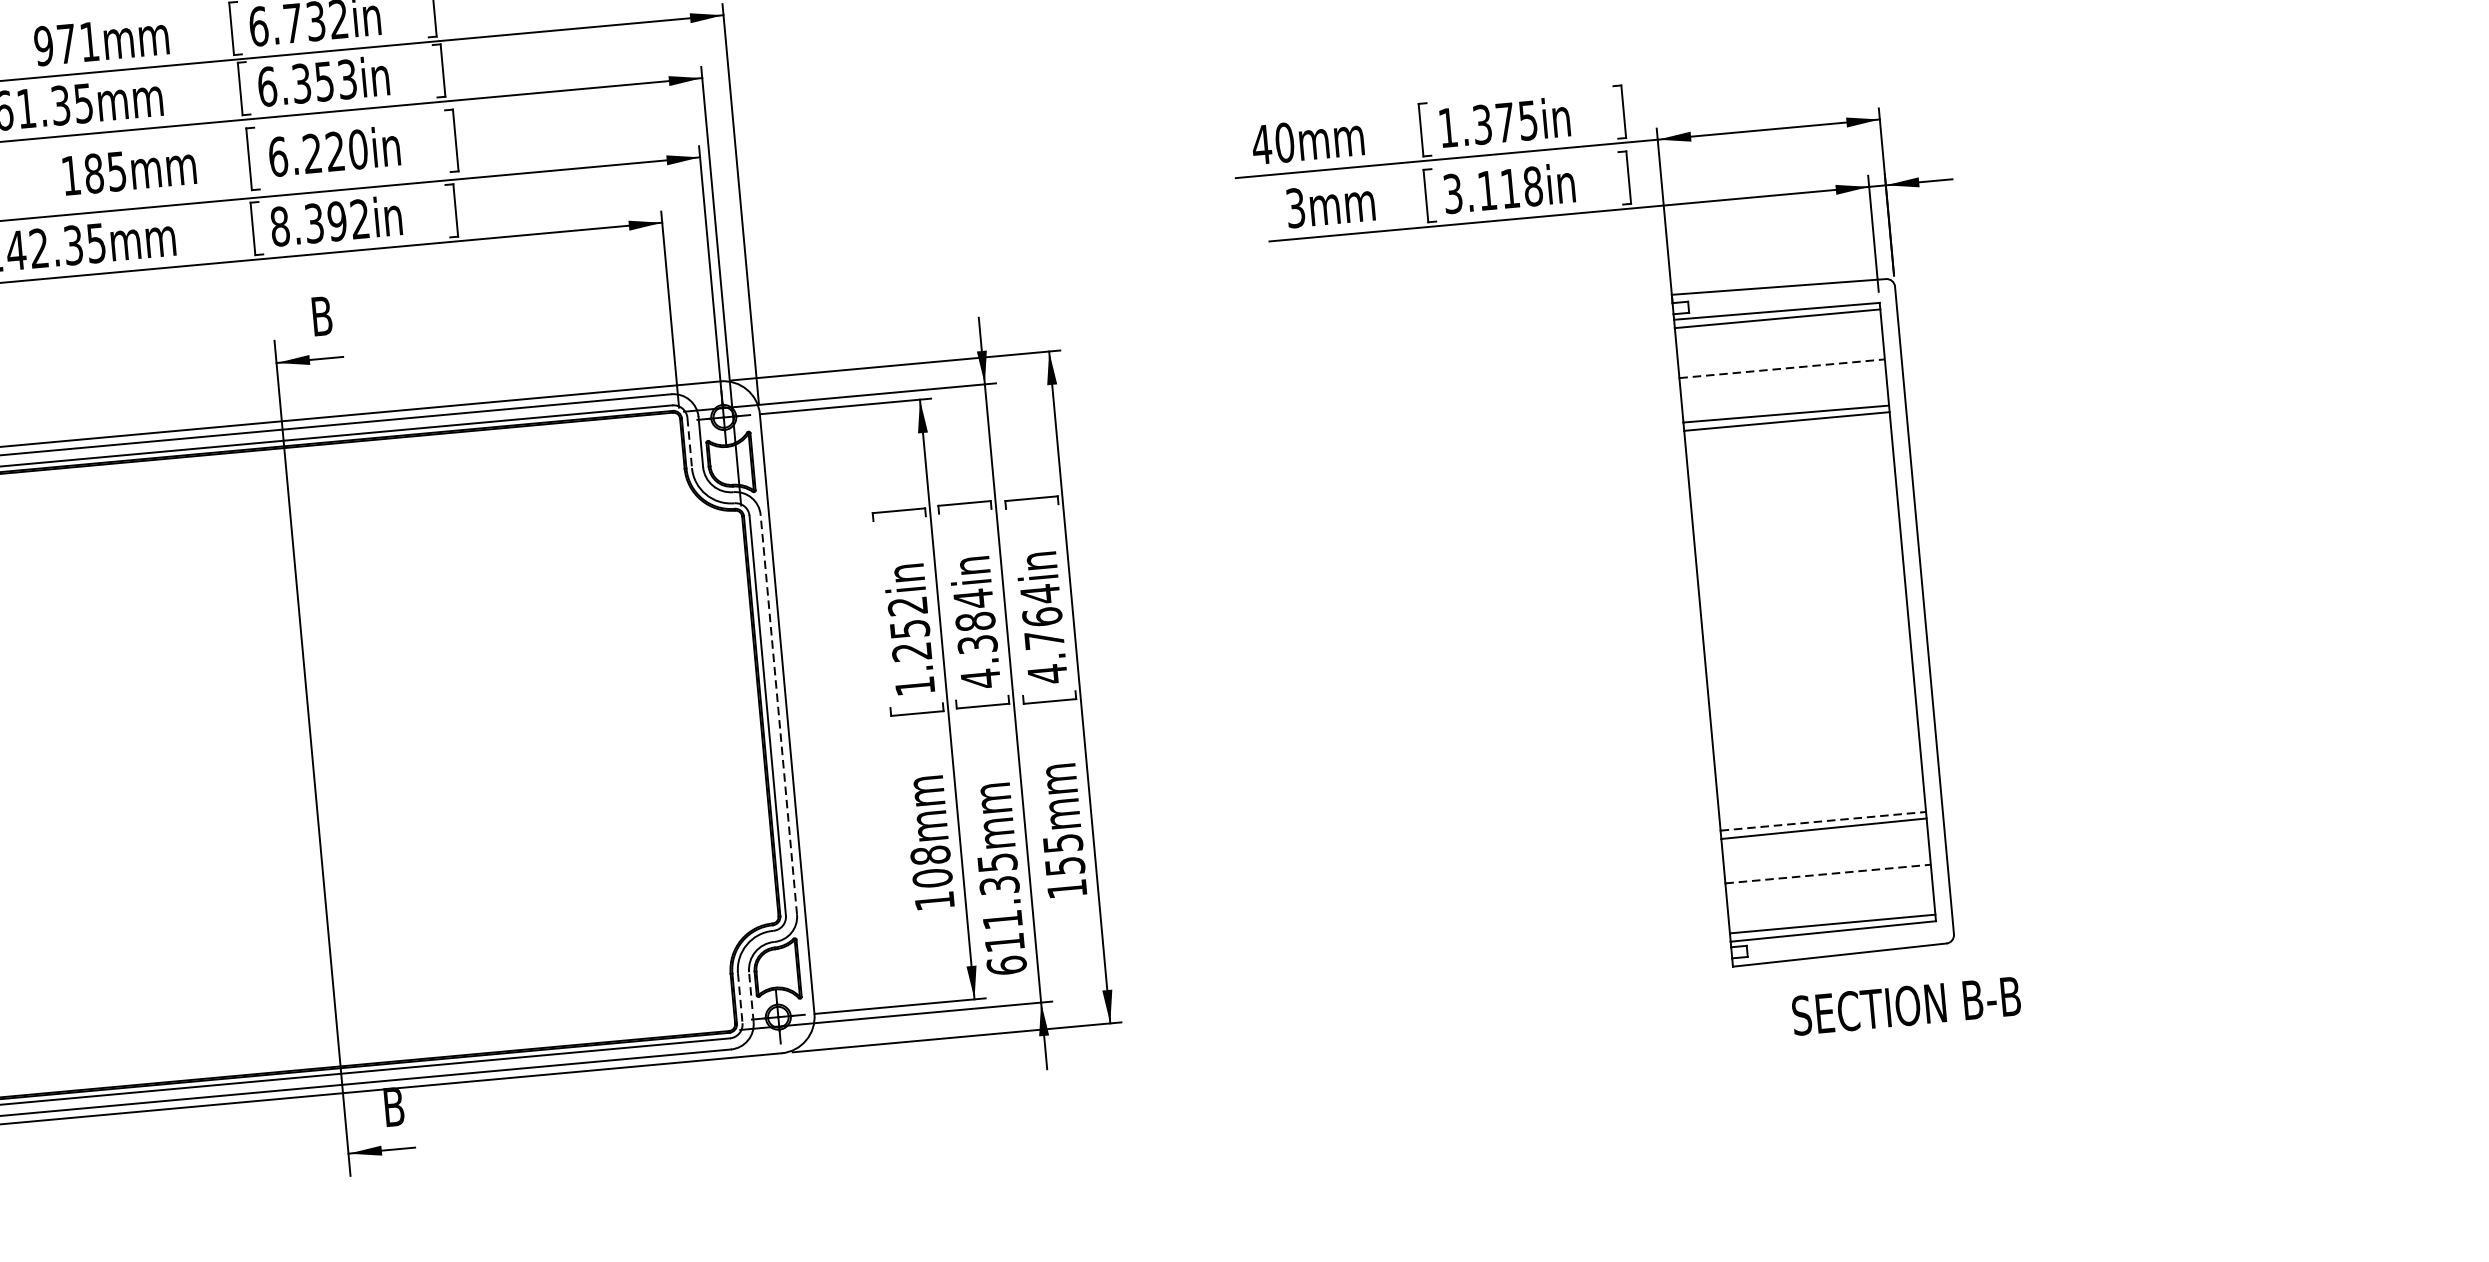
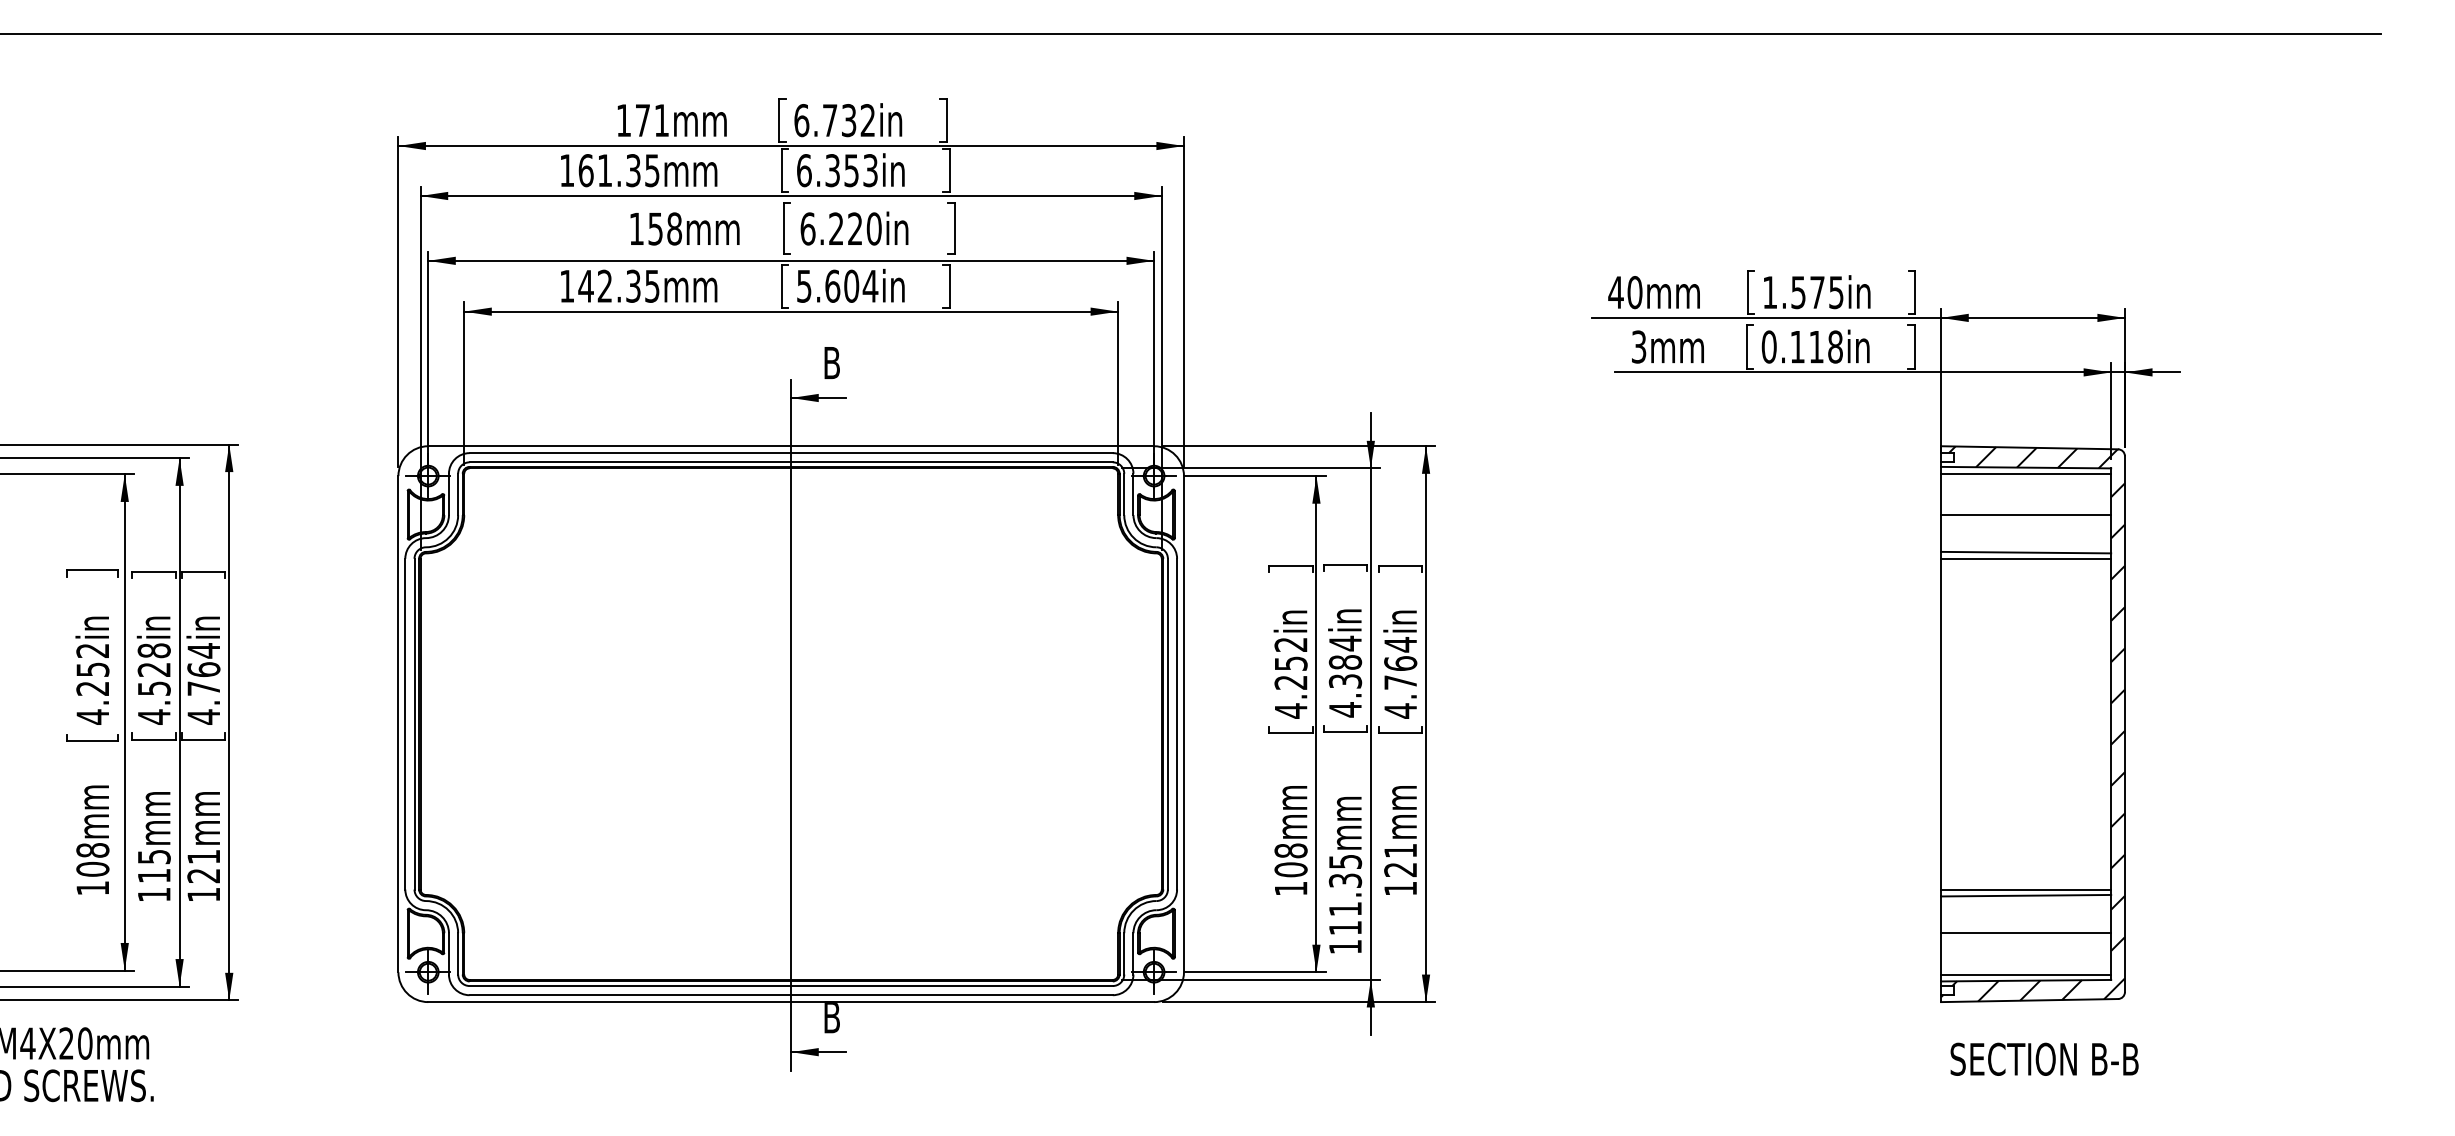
text: (43, 46) -> (623, 120), 971mm -> 171mm
text: (1482, 124) -> (1798, 292), 1.375in -> 1.575in
text: (105, 171) -> (665, 228), 185mm -> 158mm
text: (1452, 193) -> (1768, 346), 3.118in -> 0.118in
text: (320, 221) -> (837, 285), 8.392in -> 5.604in
line: (1782, 369) -> (2026, 515), dashed -> solid
line: (689, 442) -> (1124, 494), dashed -> solid
hatch: (1812, 619) -> (2032, 723), added
text: (915, 685) -> (1291, 710), 1.252in -> 4.252in
line: (779, 713) -> (1177, 723), dashed -> solid
line: (1823, 821) -> (2026, 889), dashed -> solid
text: (1063, 855) -> (1400, 860), 155mm -> 121mm
line: (1828, 874) -> (2026, 933), dashed -> solid
text: (1006, 965) -> (1345, 946), 611.35mm -> 111.35mm
line: (751, 996) -> (1133, 953), dashed -> solid
line: (740, 997) -> (1124, 953), dashed -> solid
text: (1906, 1005) -> (2044, 1058), moved

